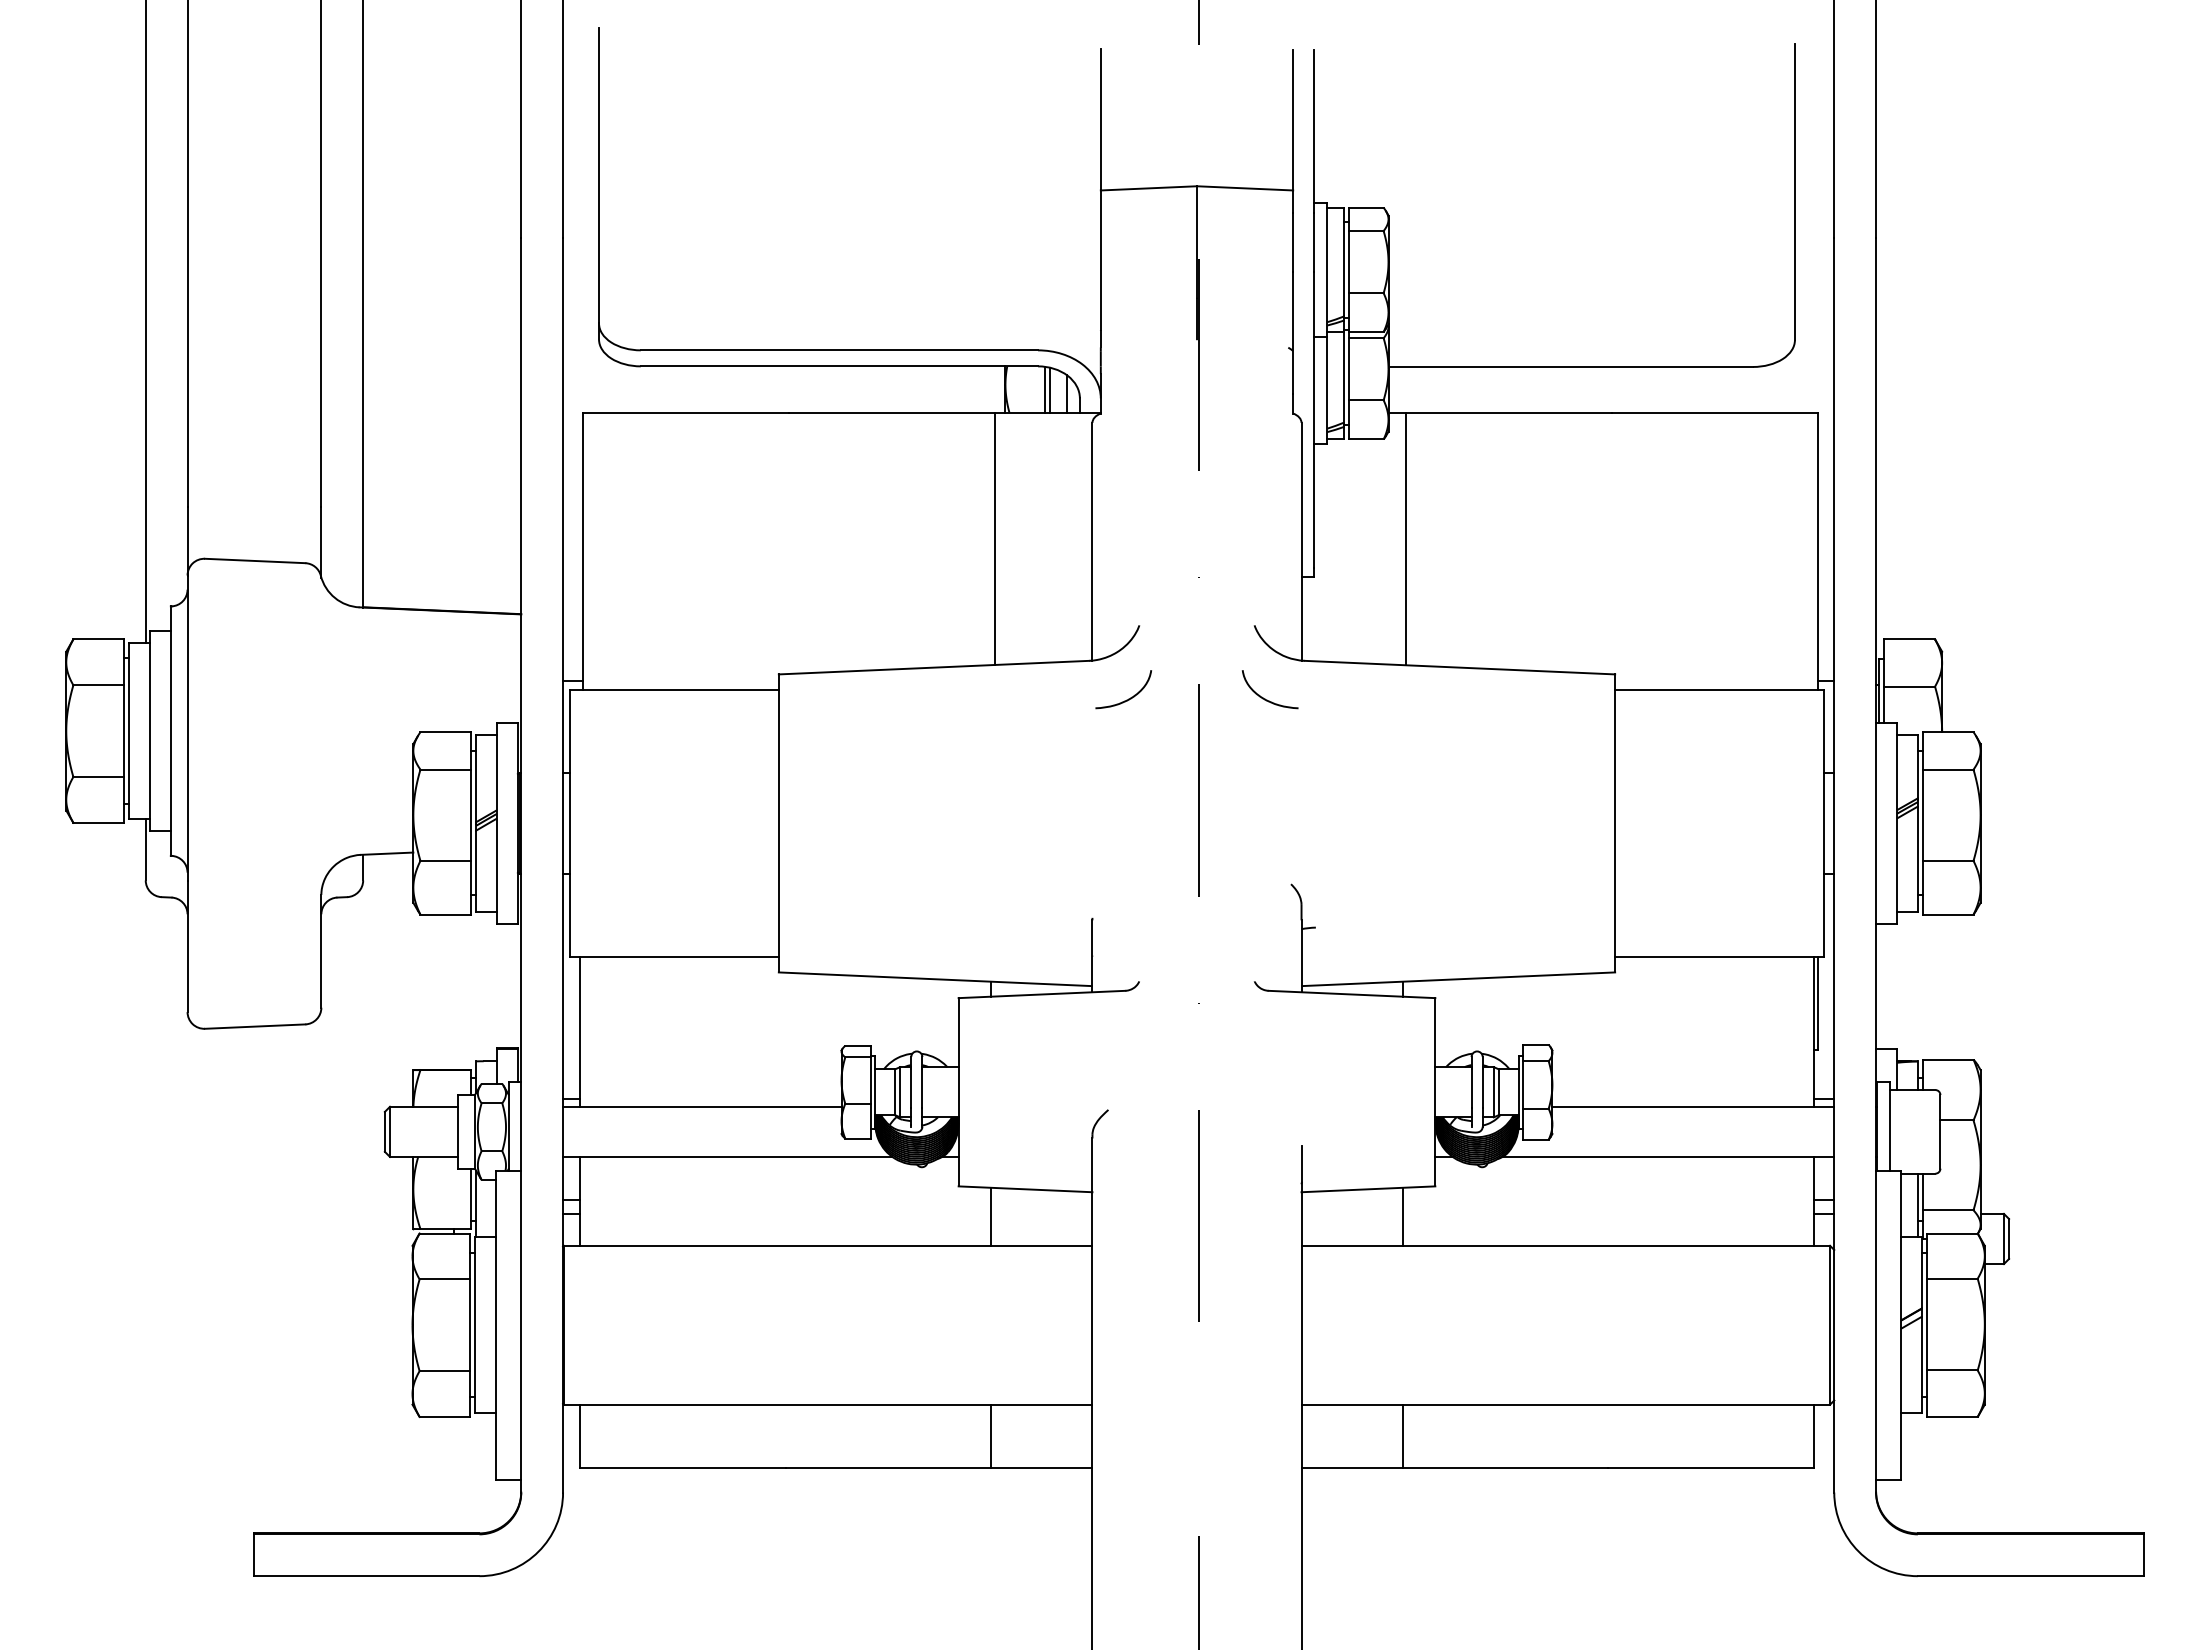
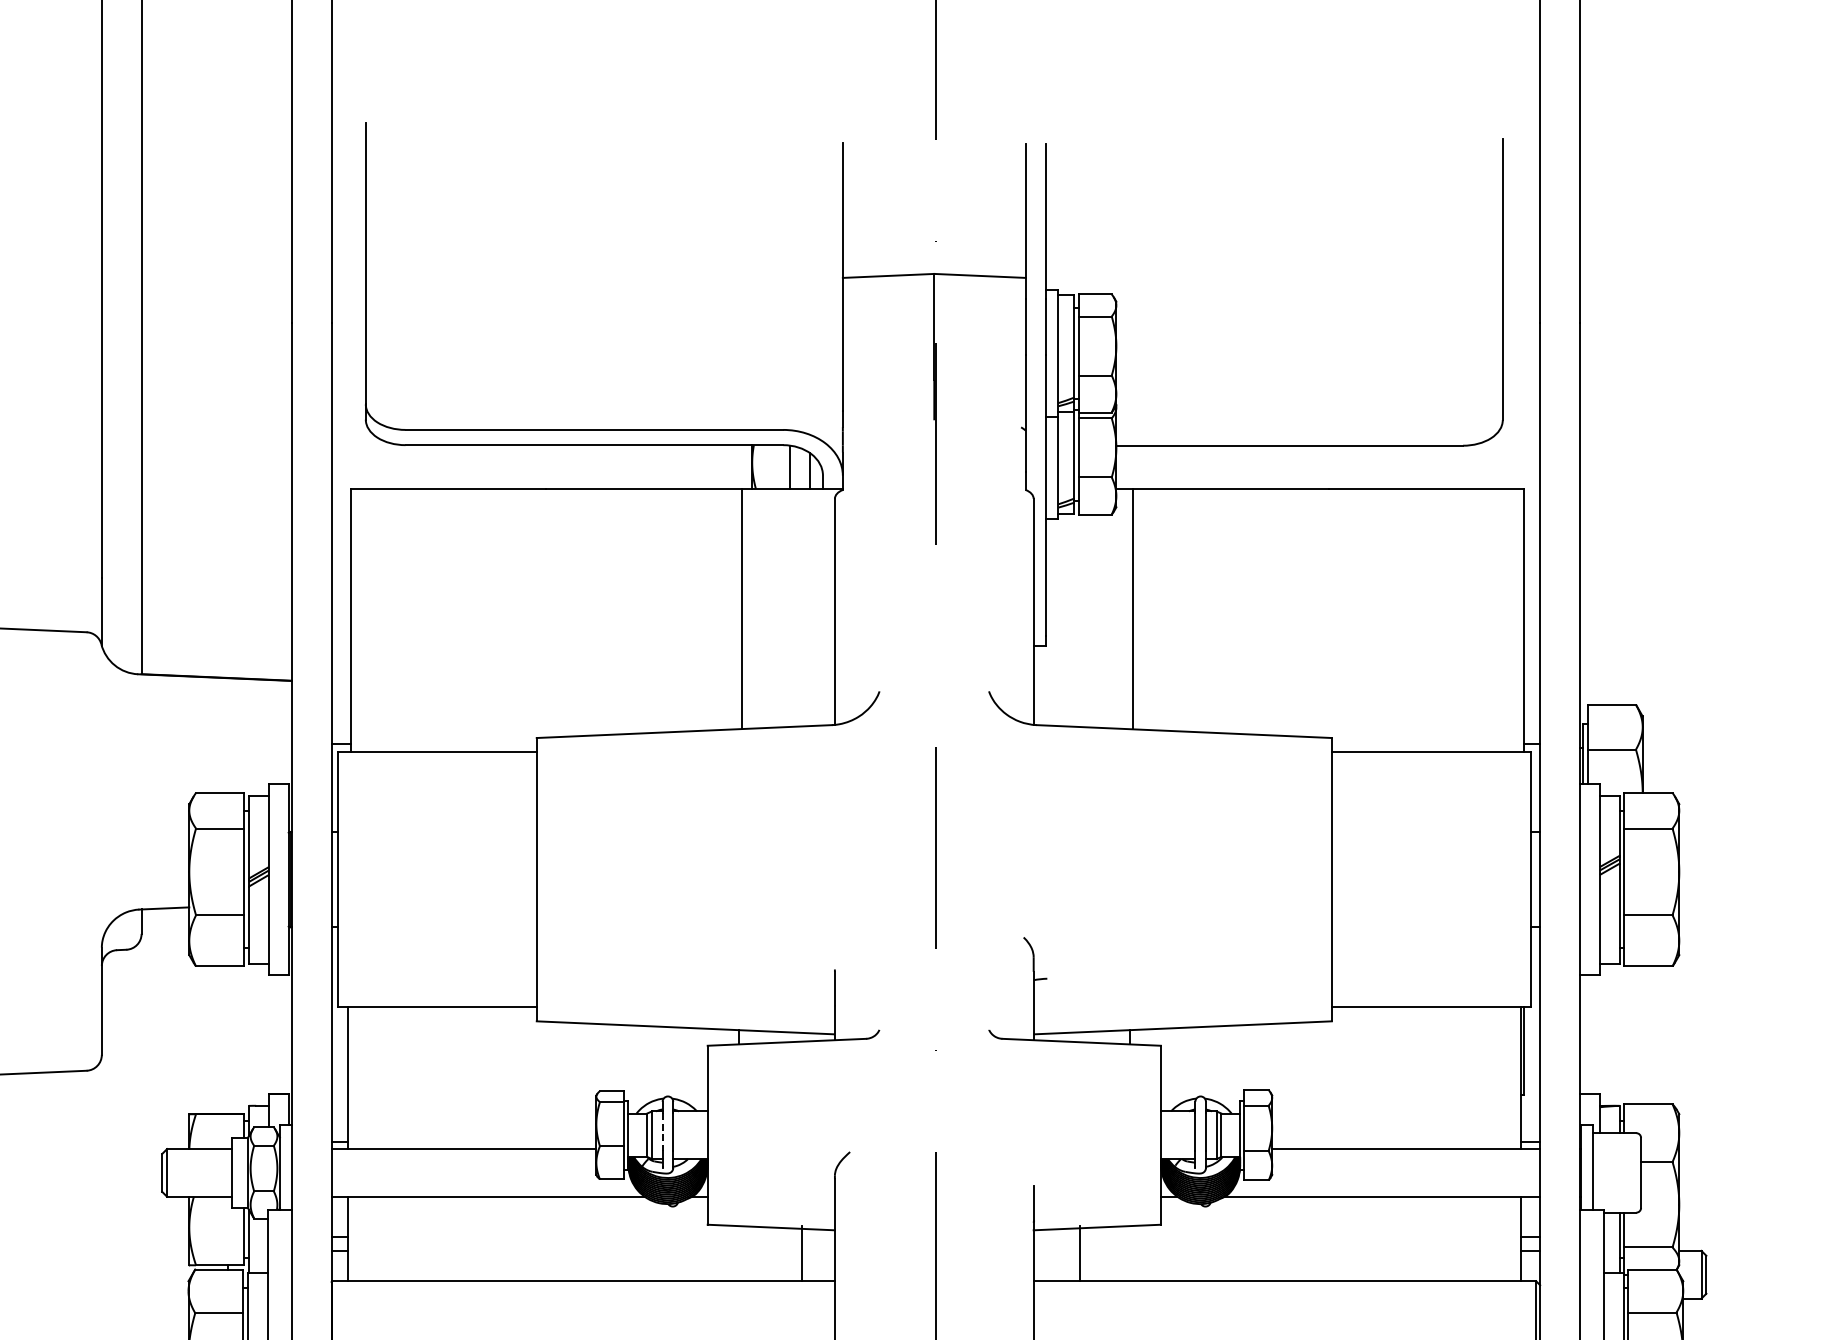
line: (1049, 389) -> (794, 467), removed
curve: (1128, 698) -> (869, 760), removed
curve: (1265, 698) -> (999, 760), removed
line: (911, 1088) -> (662, 1131), solid -> dashed
line: (991, 1216) -> (802, 1253), moved
line: (1402, 1216) -> (1080, 1253), moved

